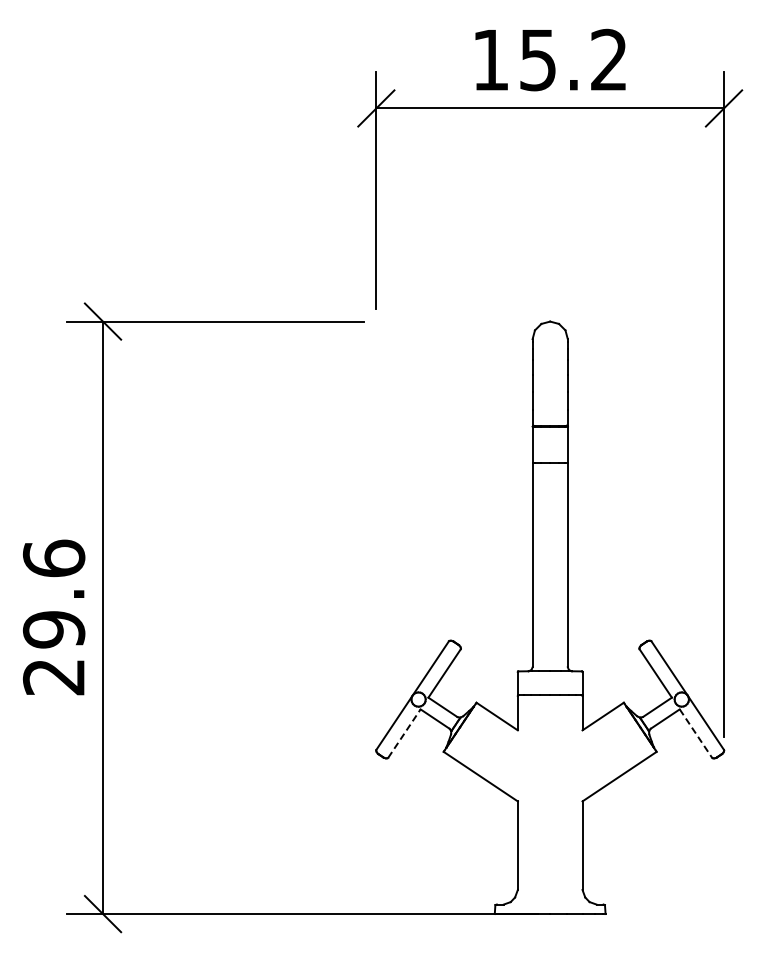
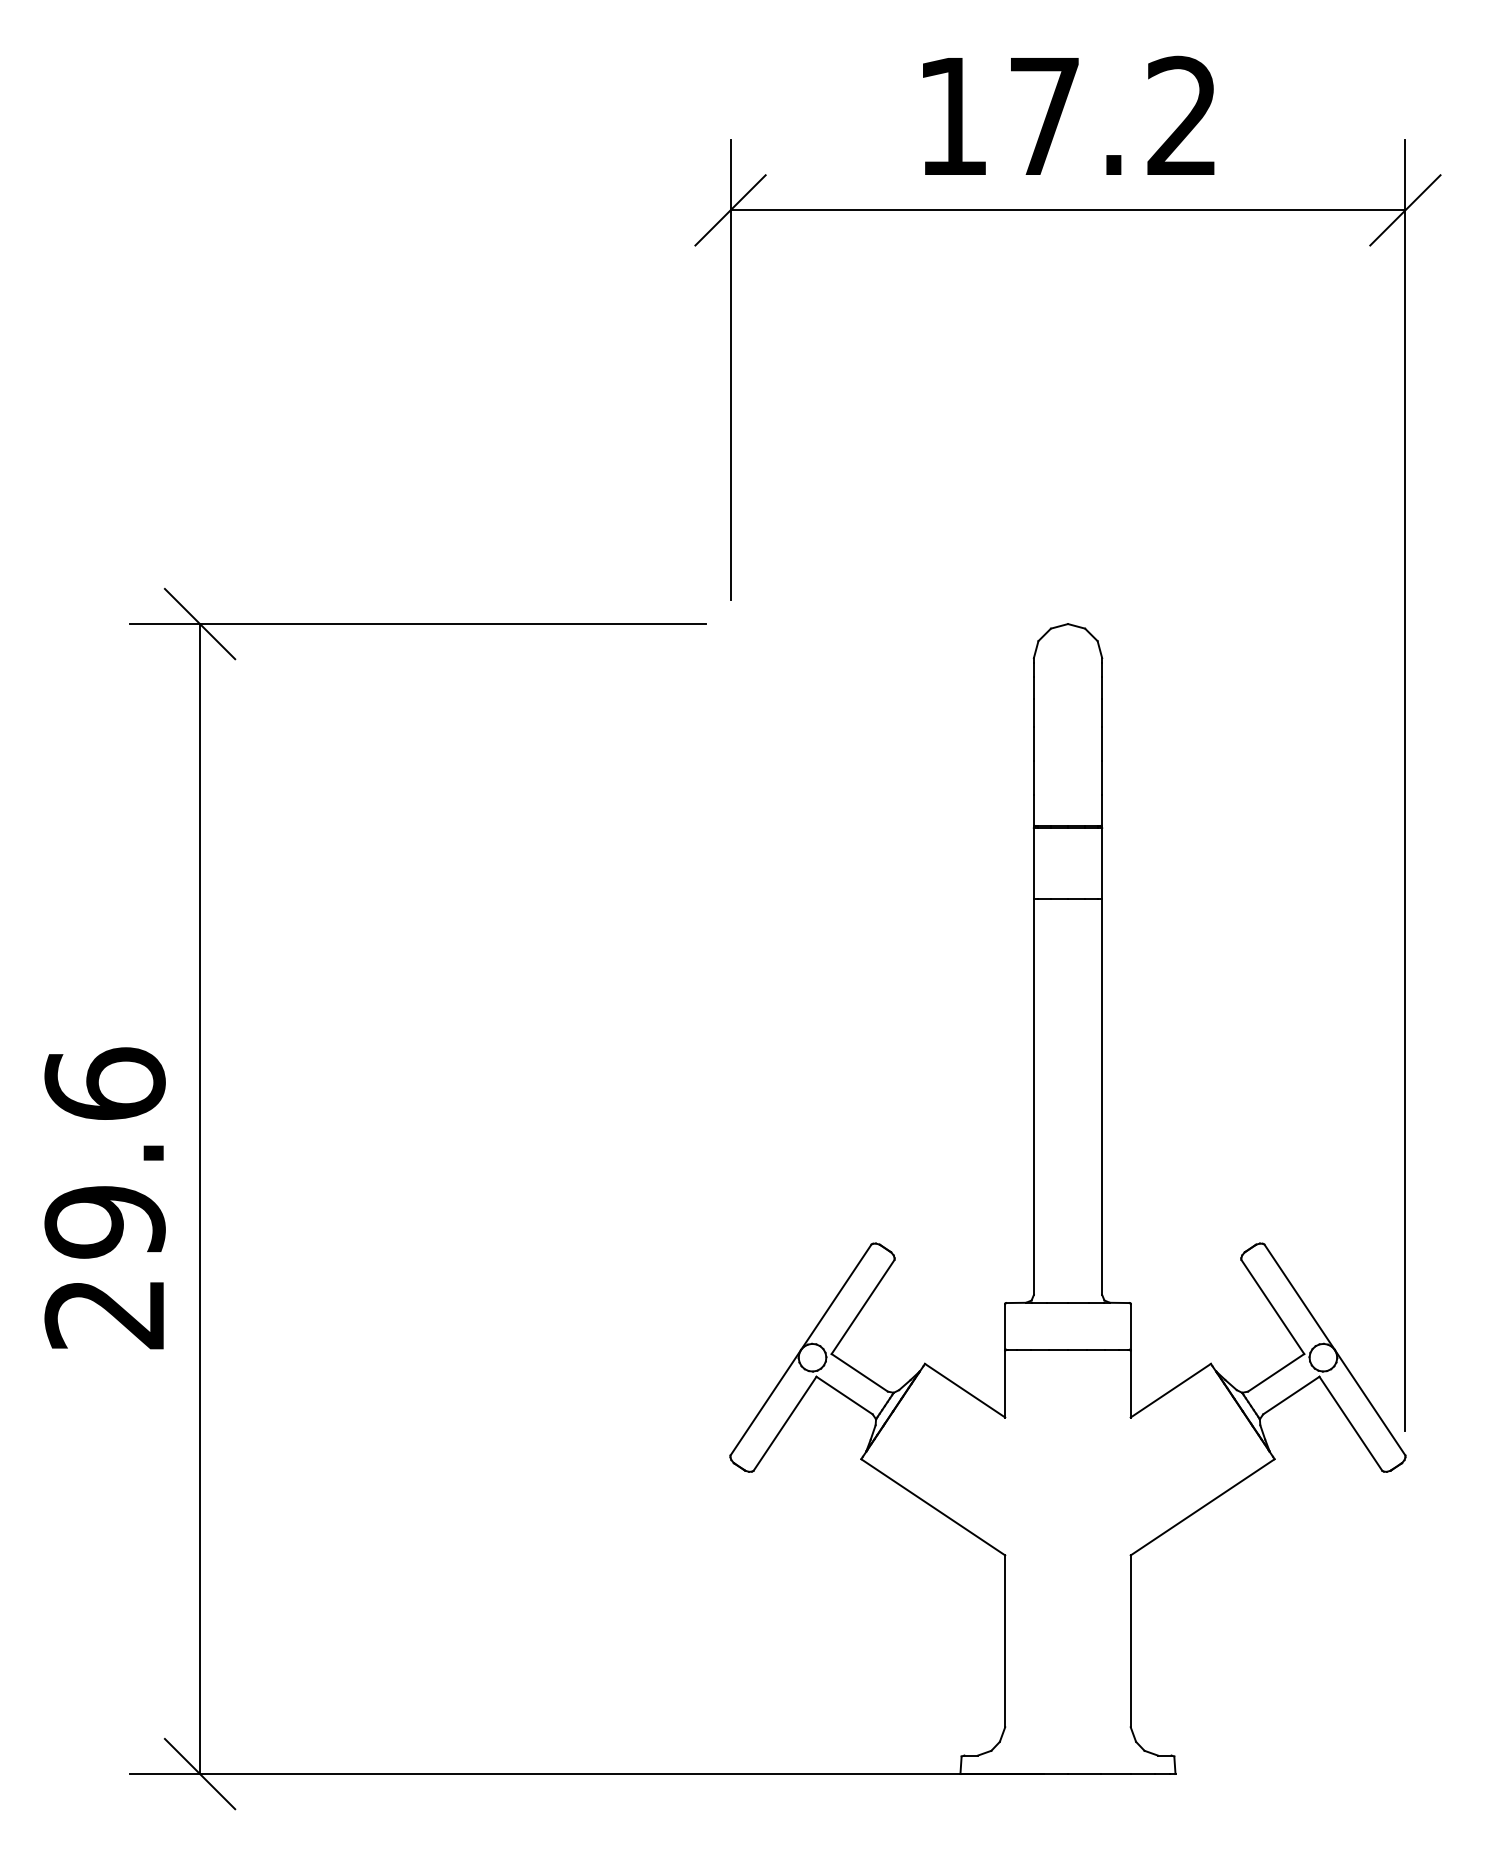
text: (537, 60) -> (1043, 117), 15.2 -> 17.2
line: (404, 733) -> (785, 1423), dashed -> solid
line: (696, 734) -> (1351, 1425), dashed -> solid

